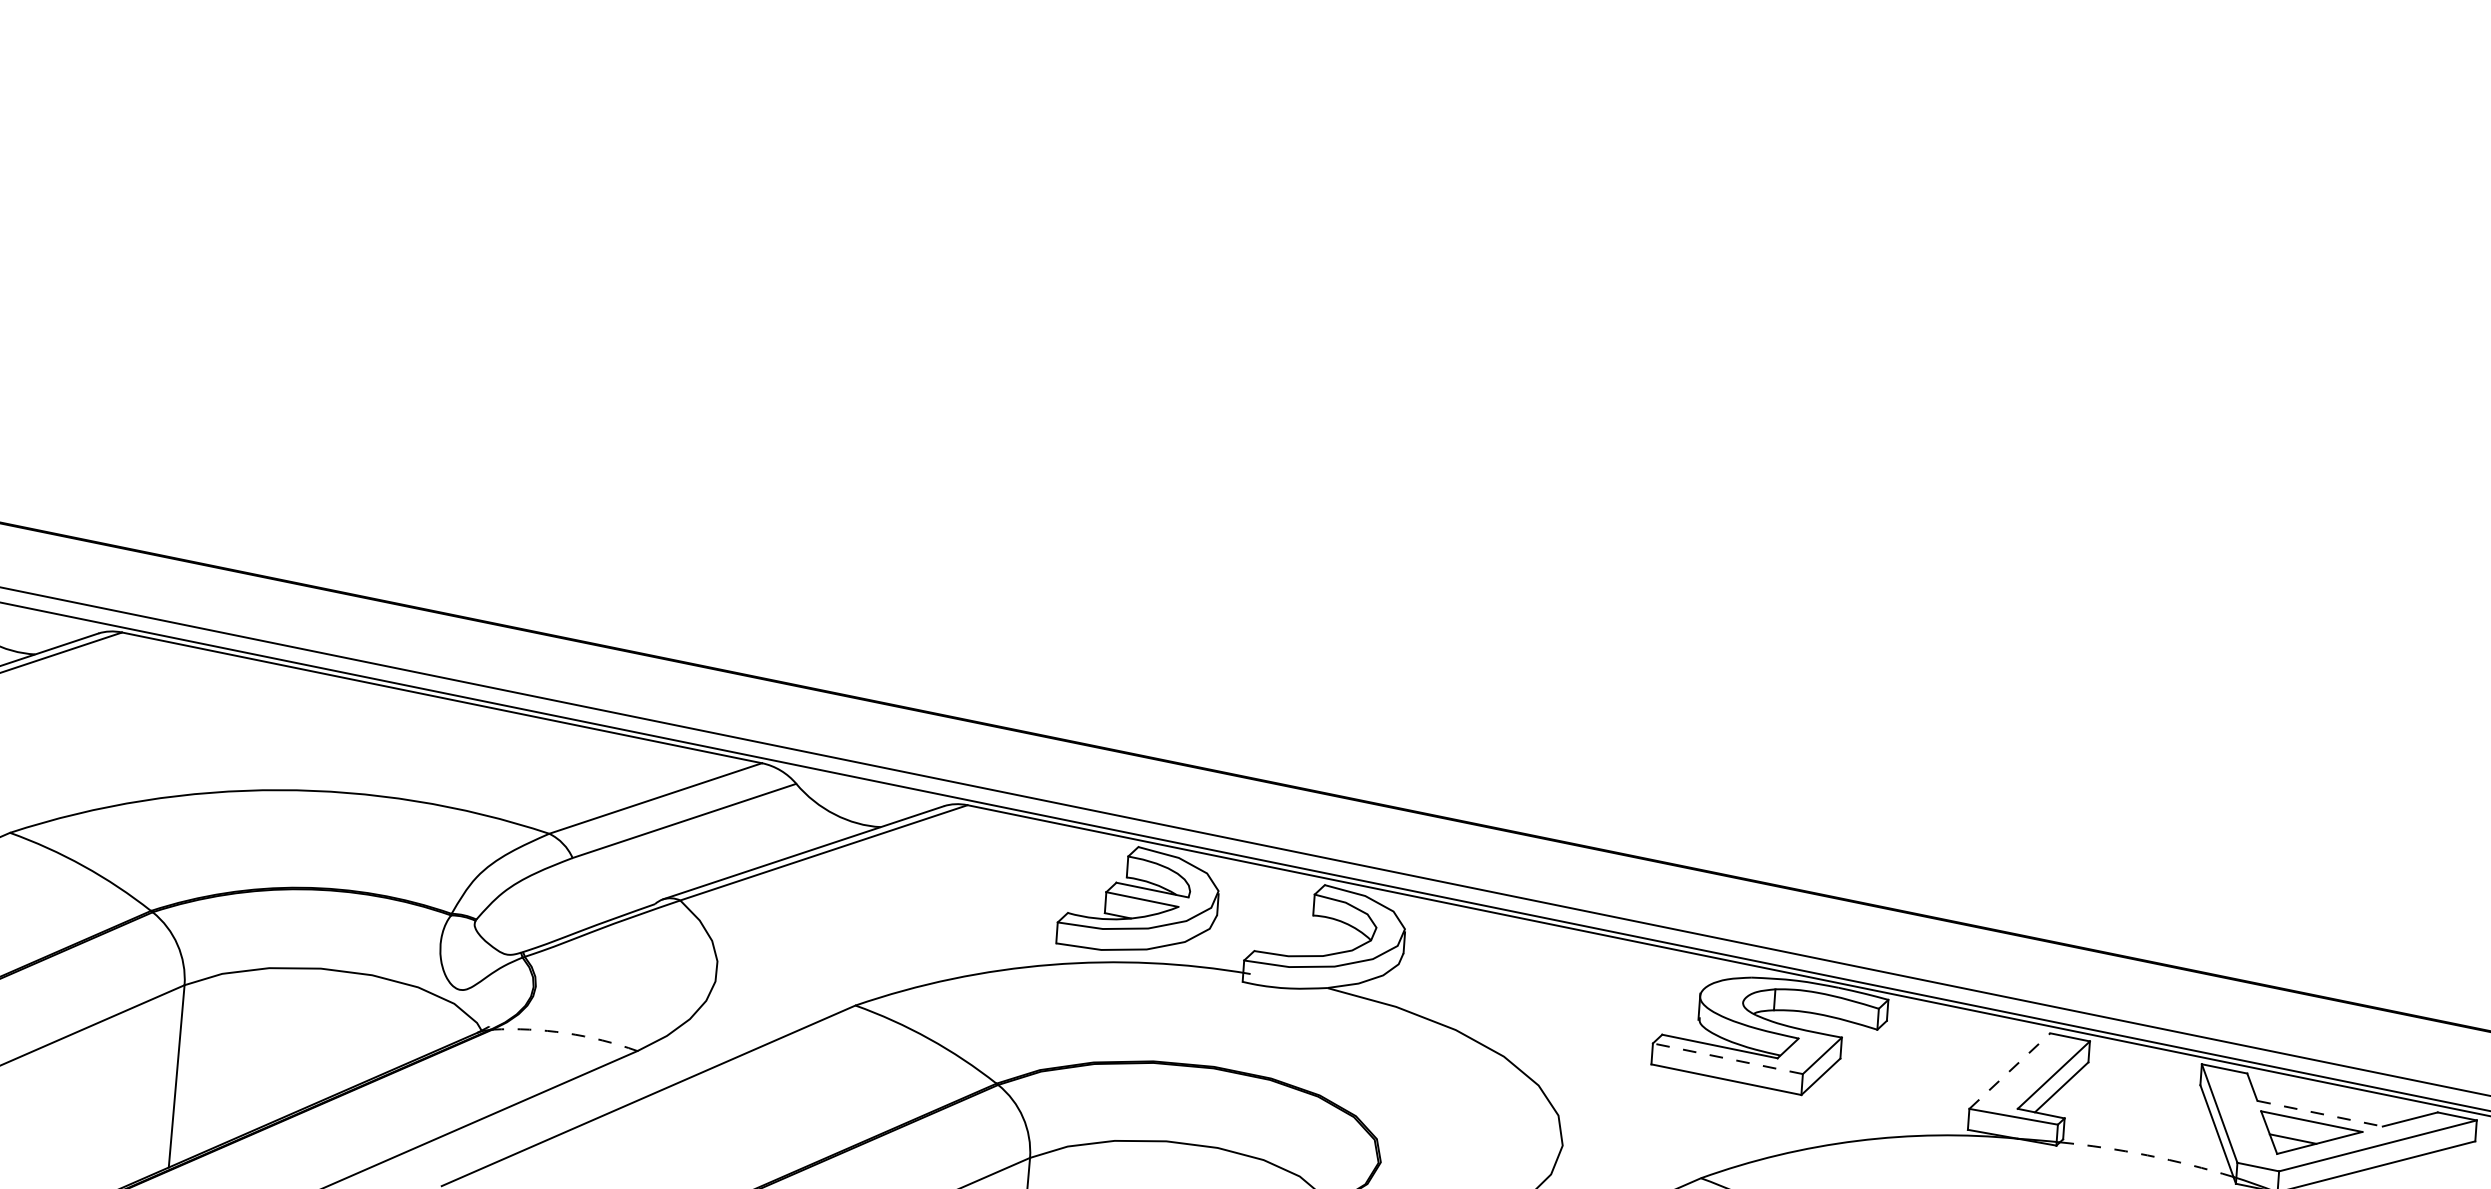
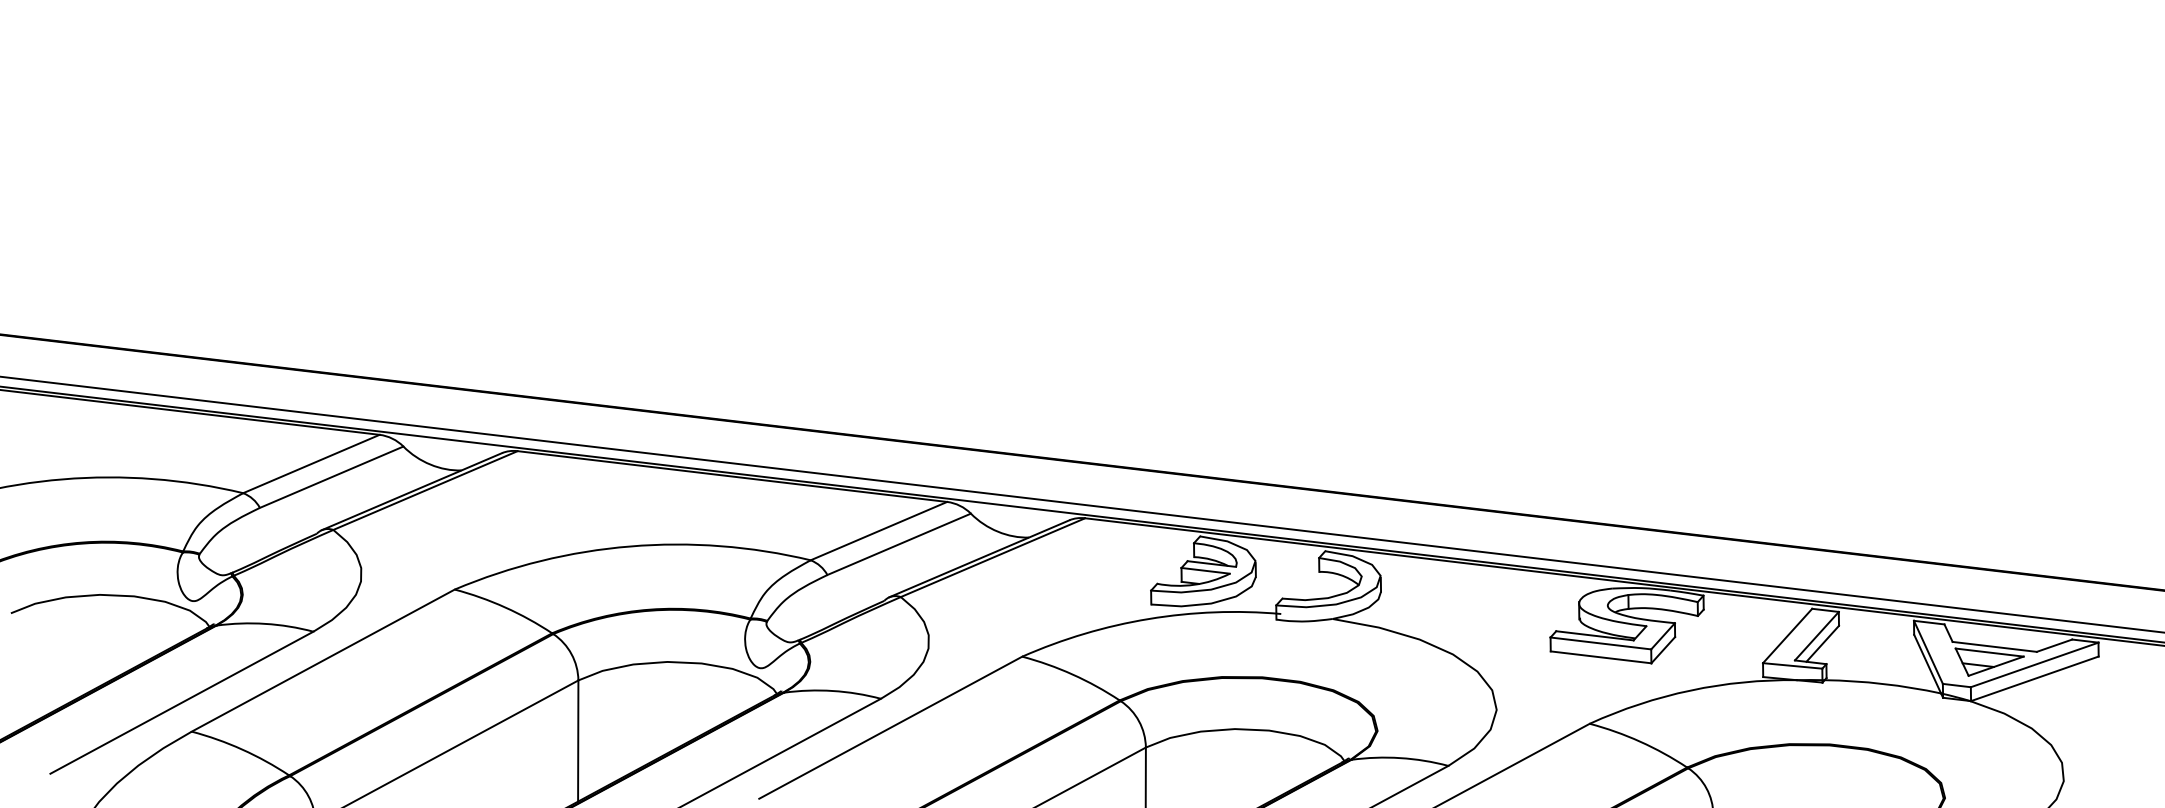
arc: (565, 1032) -> (832, 690), dashed -> solid
line: (1727, 1058) -> (1600, 643), dashed -> solid
line: (2009, 1070) -> (1787, 635), dashed -> solid
line: (2321, 1113) -> (1995, 646), dashed -> solid
arc: (2148, 1154) -> (1883, 683), dashed -> solid

